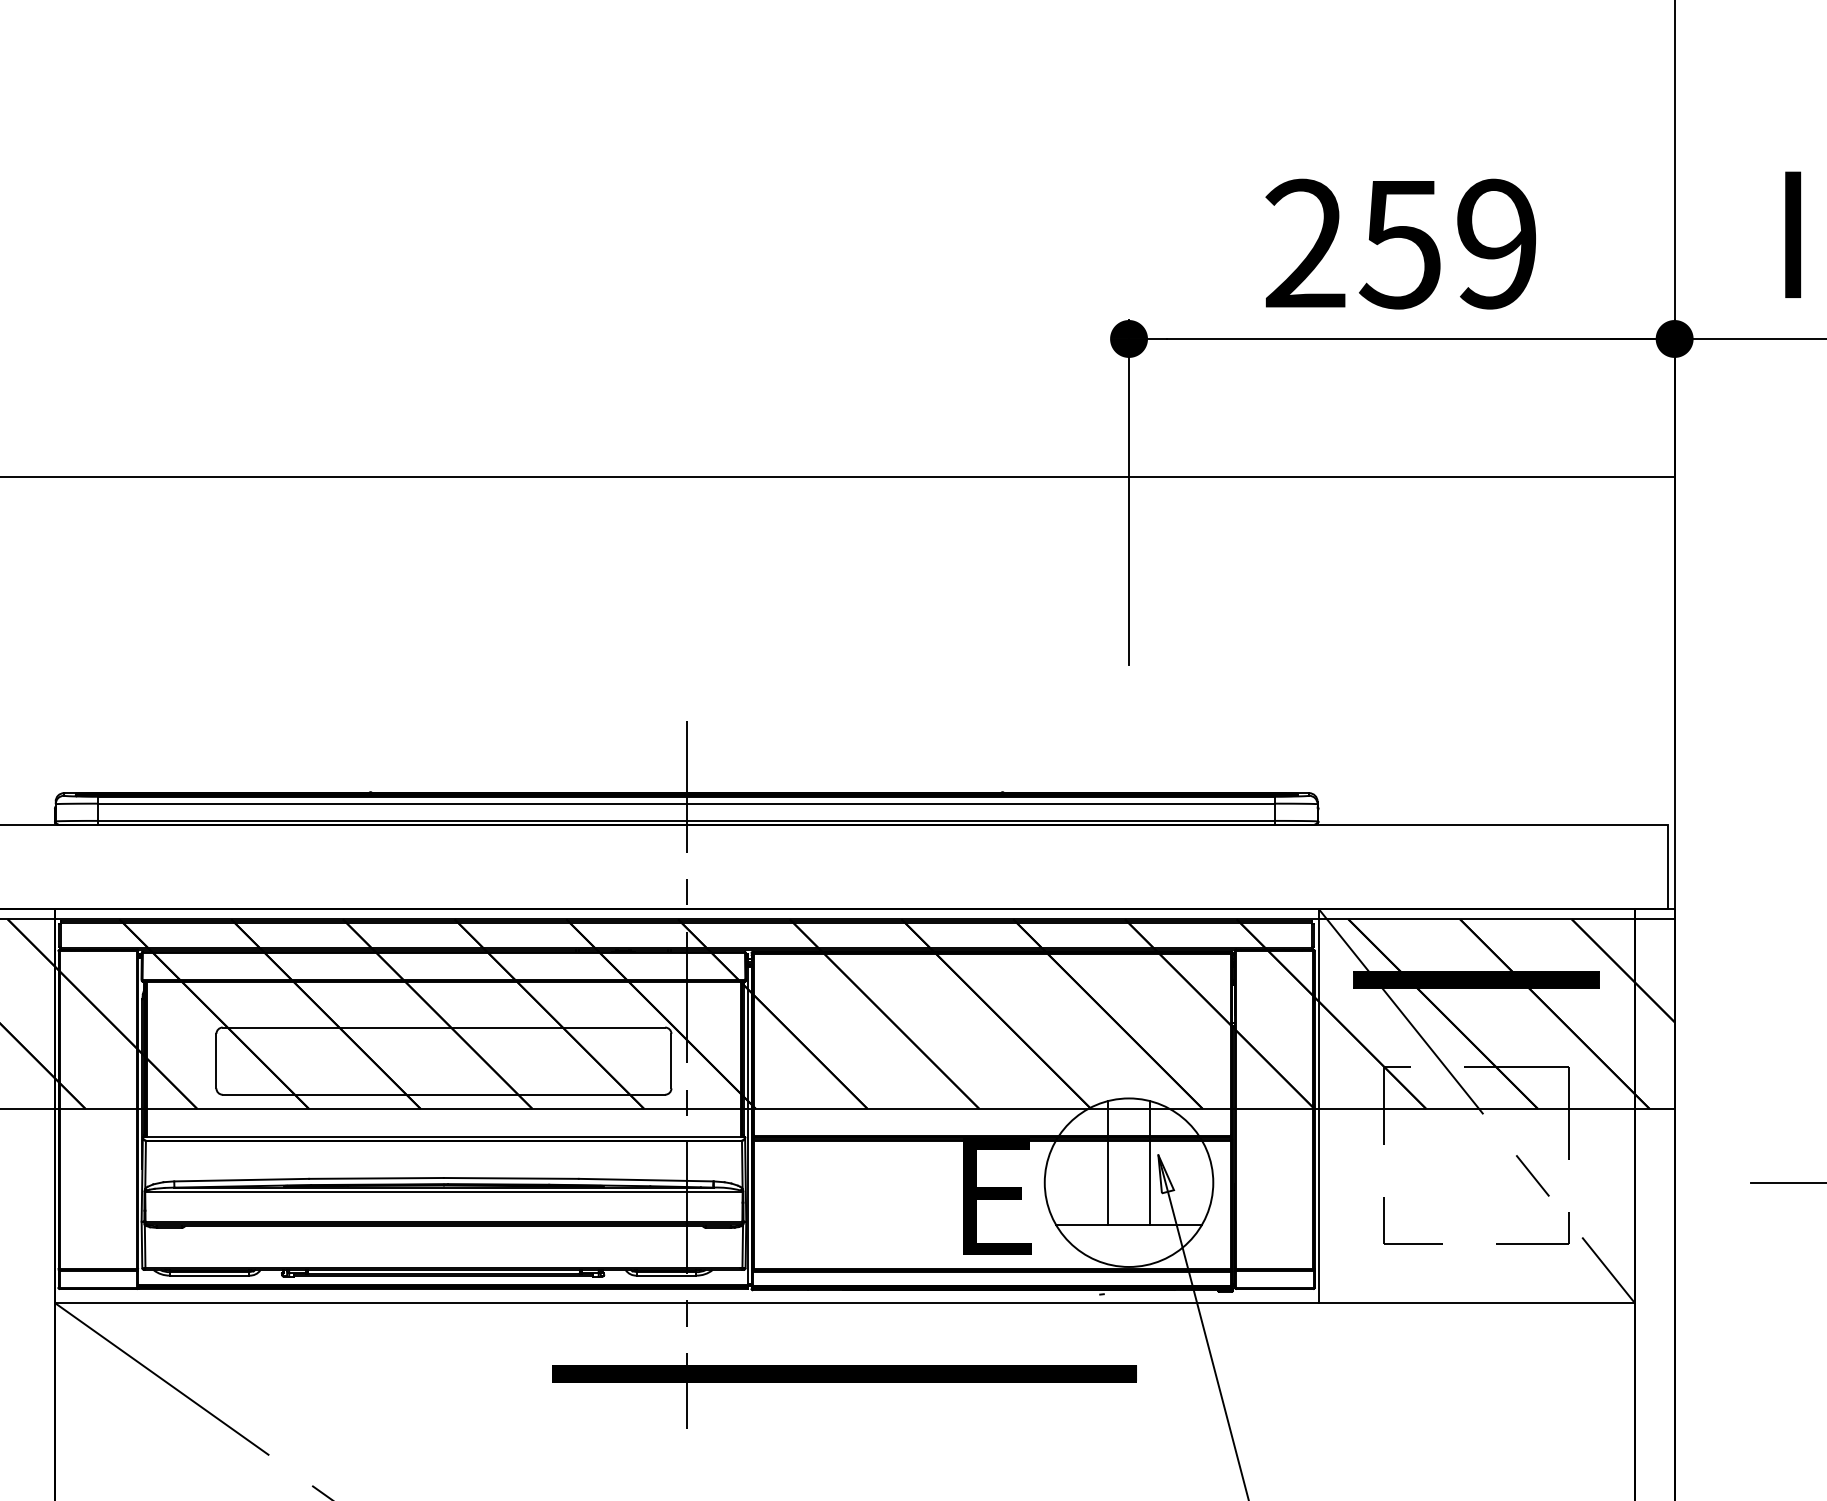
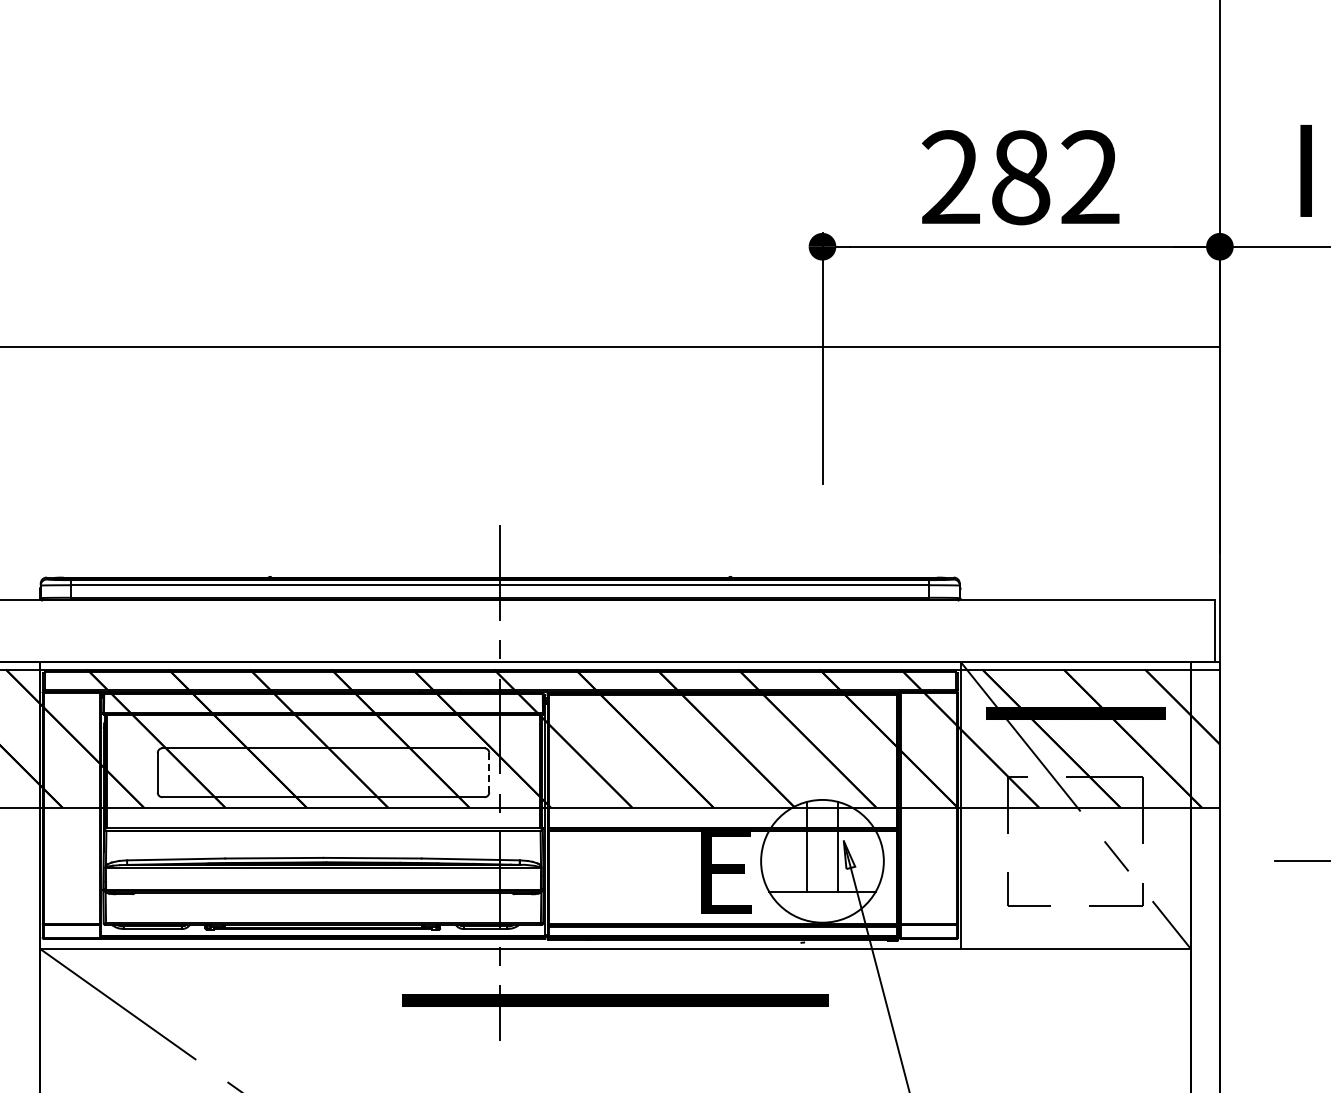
text: (1447, 243) -> (1054, 177), 259 -> 282
line: (671, 1060) -> (489, 772), solid -> dashed

